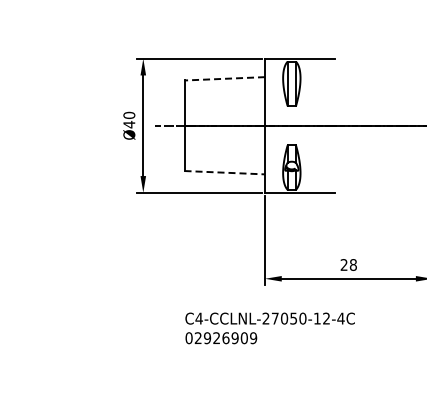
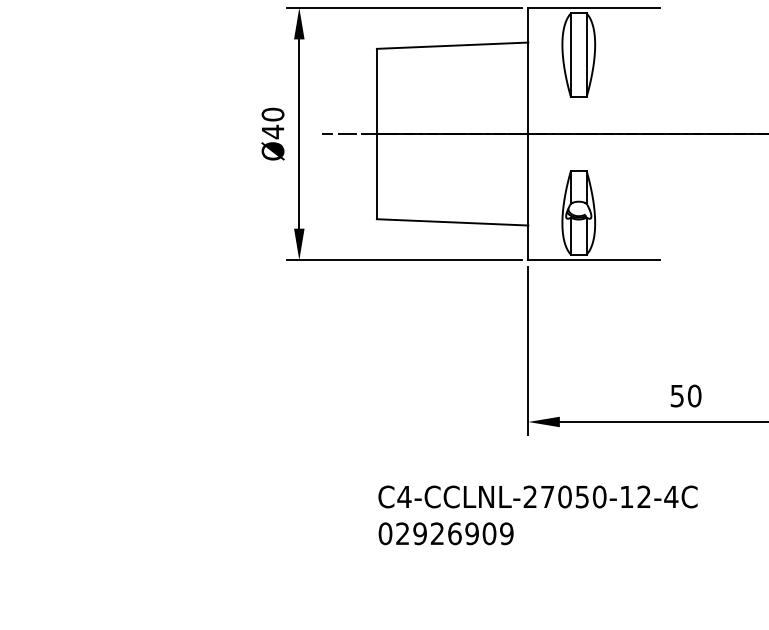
line: (224, 78) -> (452, 45), dashed -> solid
line: (225, 172) -> (453, 221), dashed -> solid
text: (348, 264) -> (685, 395), 28 -> 50

